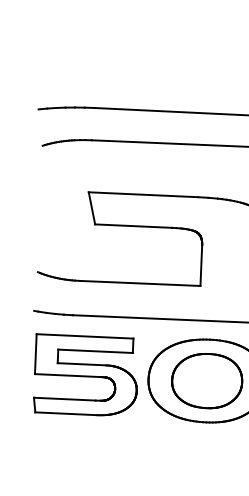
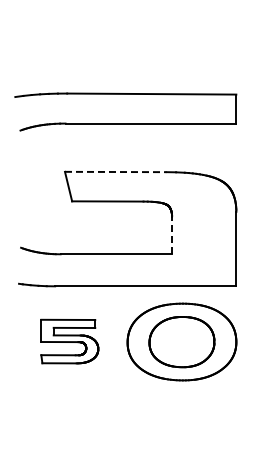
line: (143, 195) -> (115, 172), solid -> dashed
line: (201, 265) -> (172, 235), solid -> dashed
part: (85, 375) -> (69, 341), size x0.6

